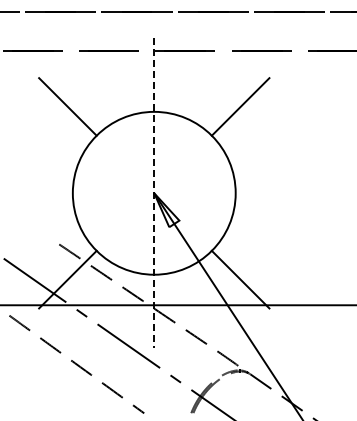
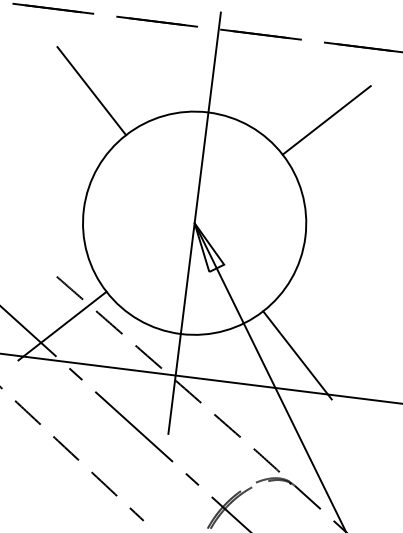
line: (154, 193) -> (194, 223), dashed -> solid

